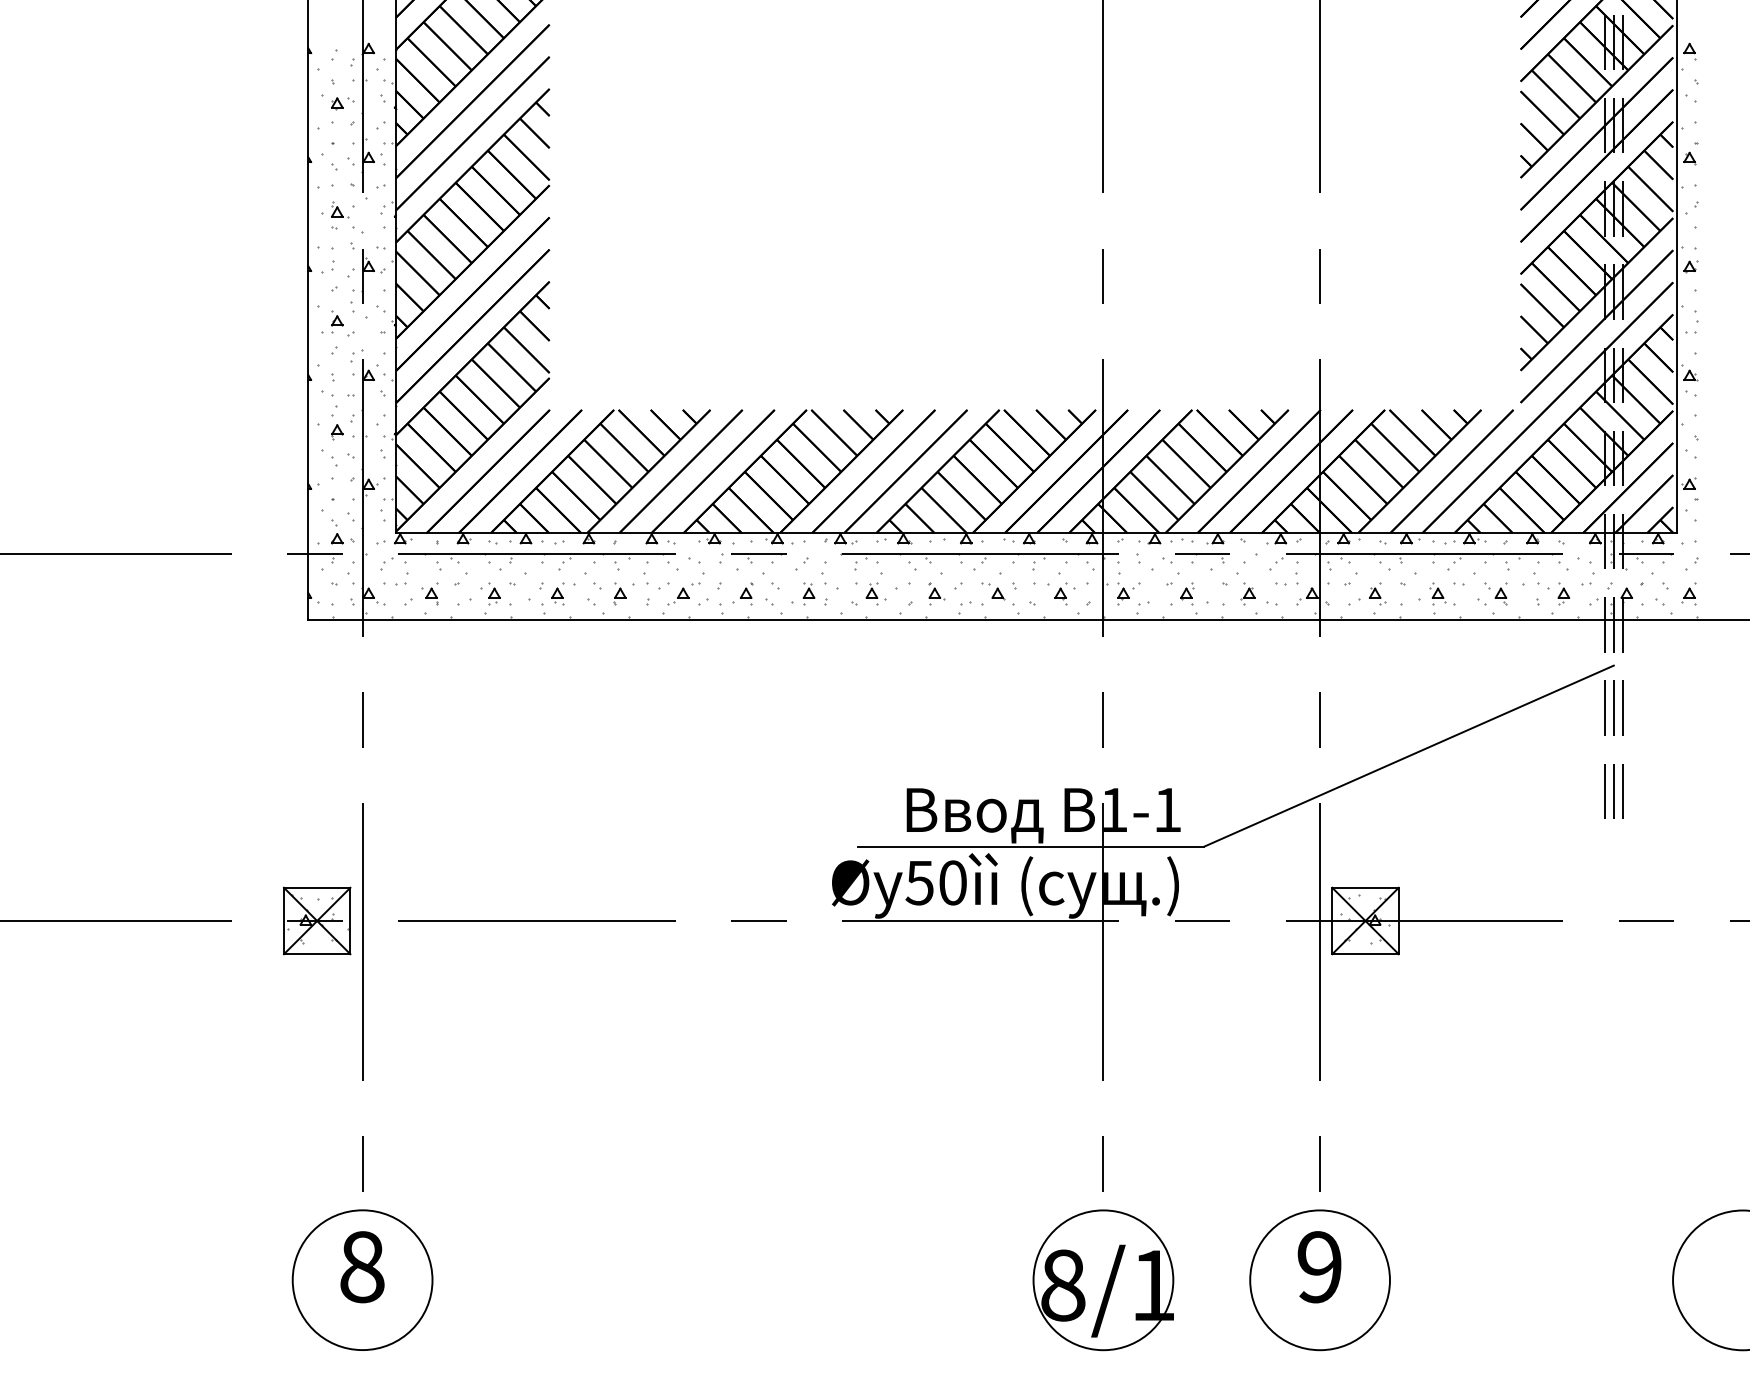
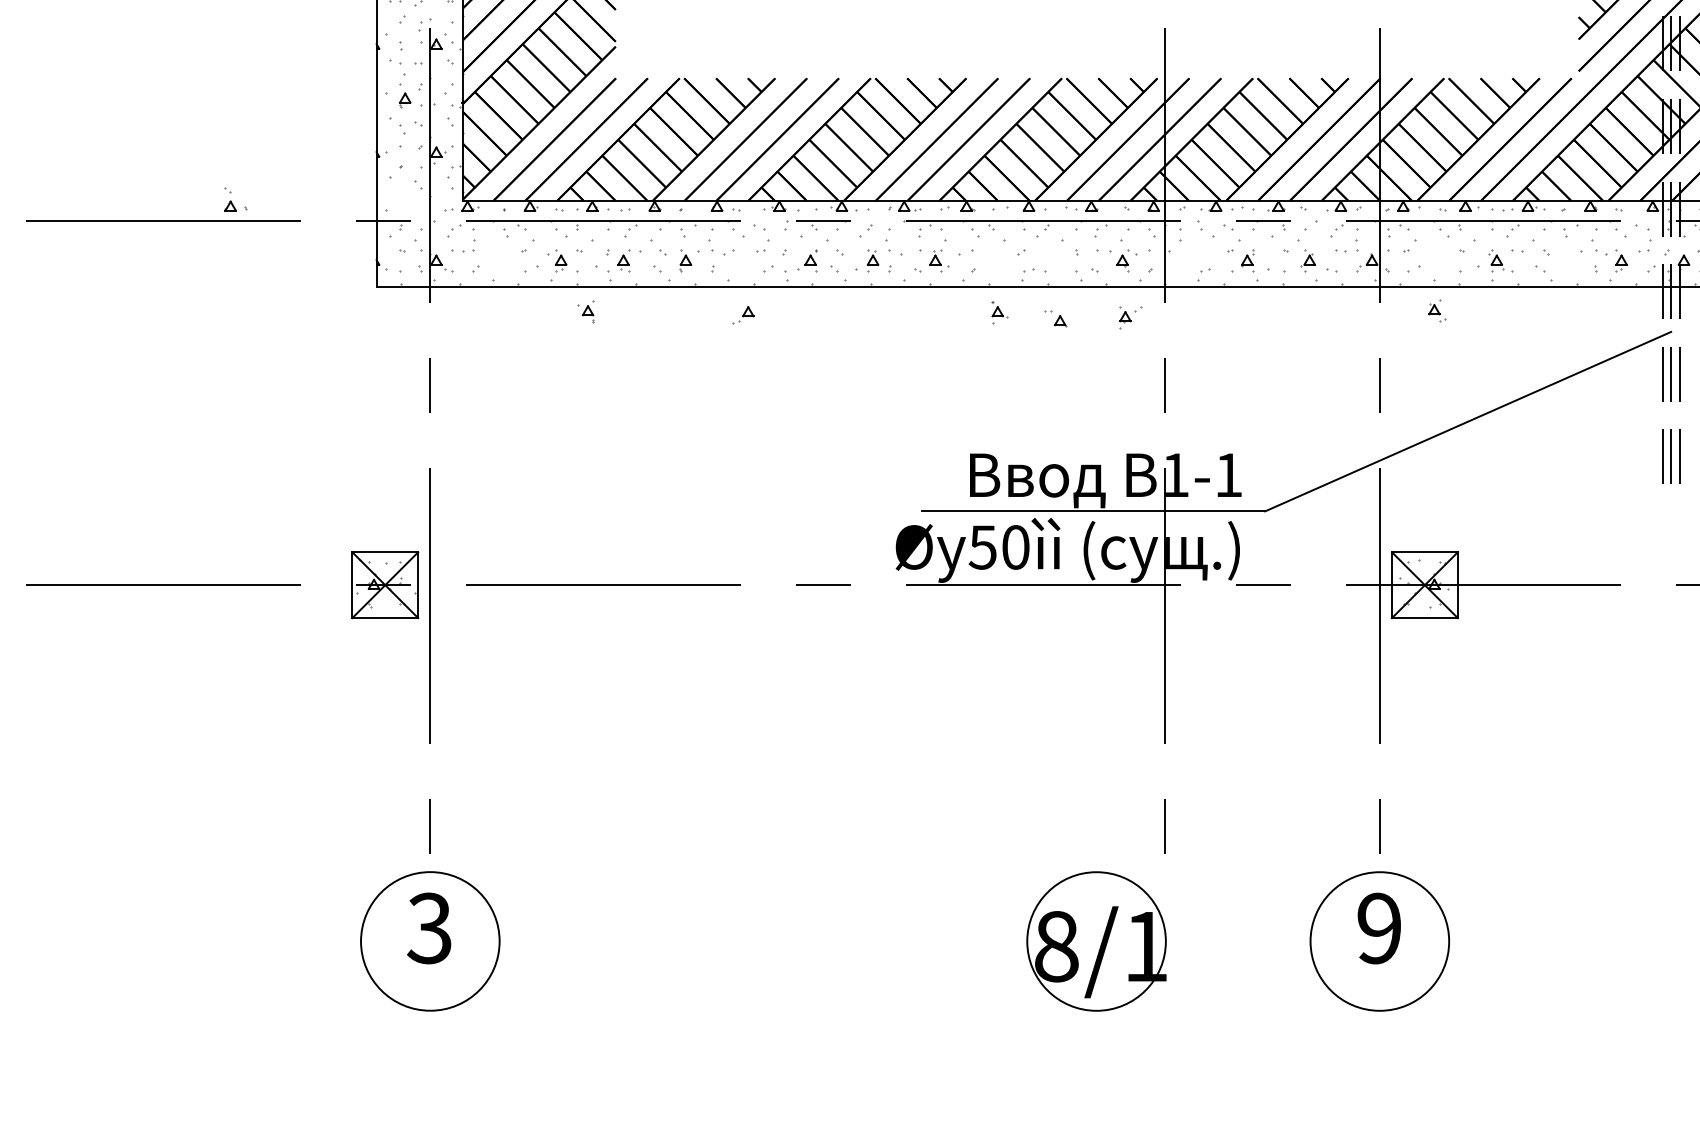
part: (342, 531) -> (235, 198), moved
part: (993, 591) -> (1055, 318), moved
part: (429, 593) -> (585, 310), moved
part: (936, 593) -> (999, 311), moved
part: (1128, 593) -> (1130, 316), moved
part: (1377, 593) -> (1436, 309), moved
part: (1500, 593) -> (1558, 260), removed
part: (678, 596) -> (743, 314), moved
text: (361, 1267) -> (429, 928), 8 -> 3
part: (1103, 1280) -> (1096, 941), moved

